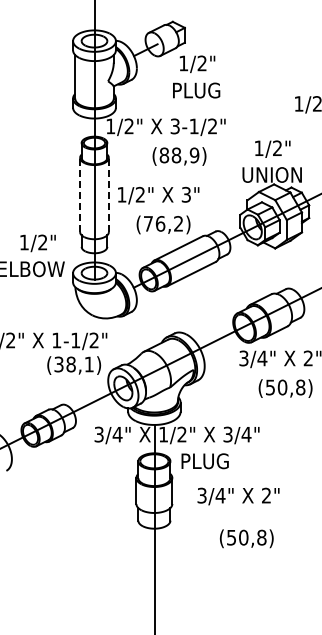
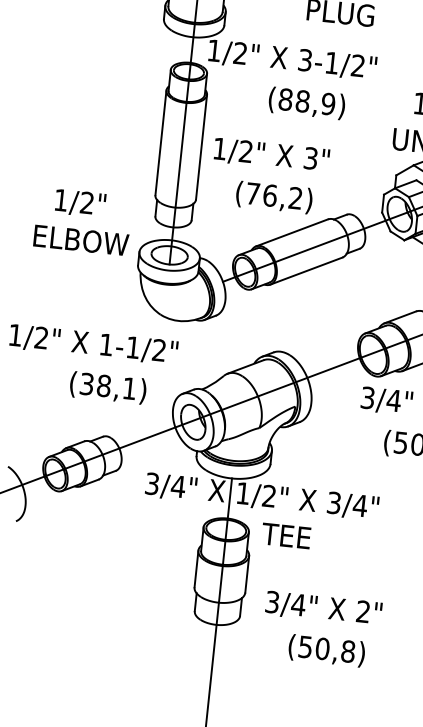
line: (80, 194) -> (161, 142), dashed -> solid
line: (108, 194) -> (201, 146), dashed -> solid
text: (37, 243) -> (79, 203), moved
text: (74, 365) -> (108, 387), moved
text: (204, 461) -> (296, 537), PLUG -> TEE
text: (238, 496) -> (323, 608), moved
text: (246, 538) -> (326, 650), moved

